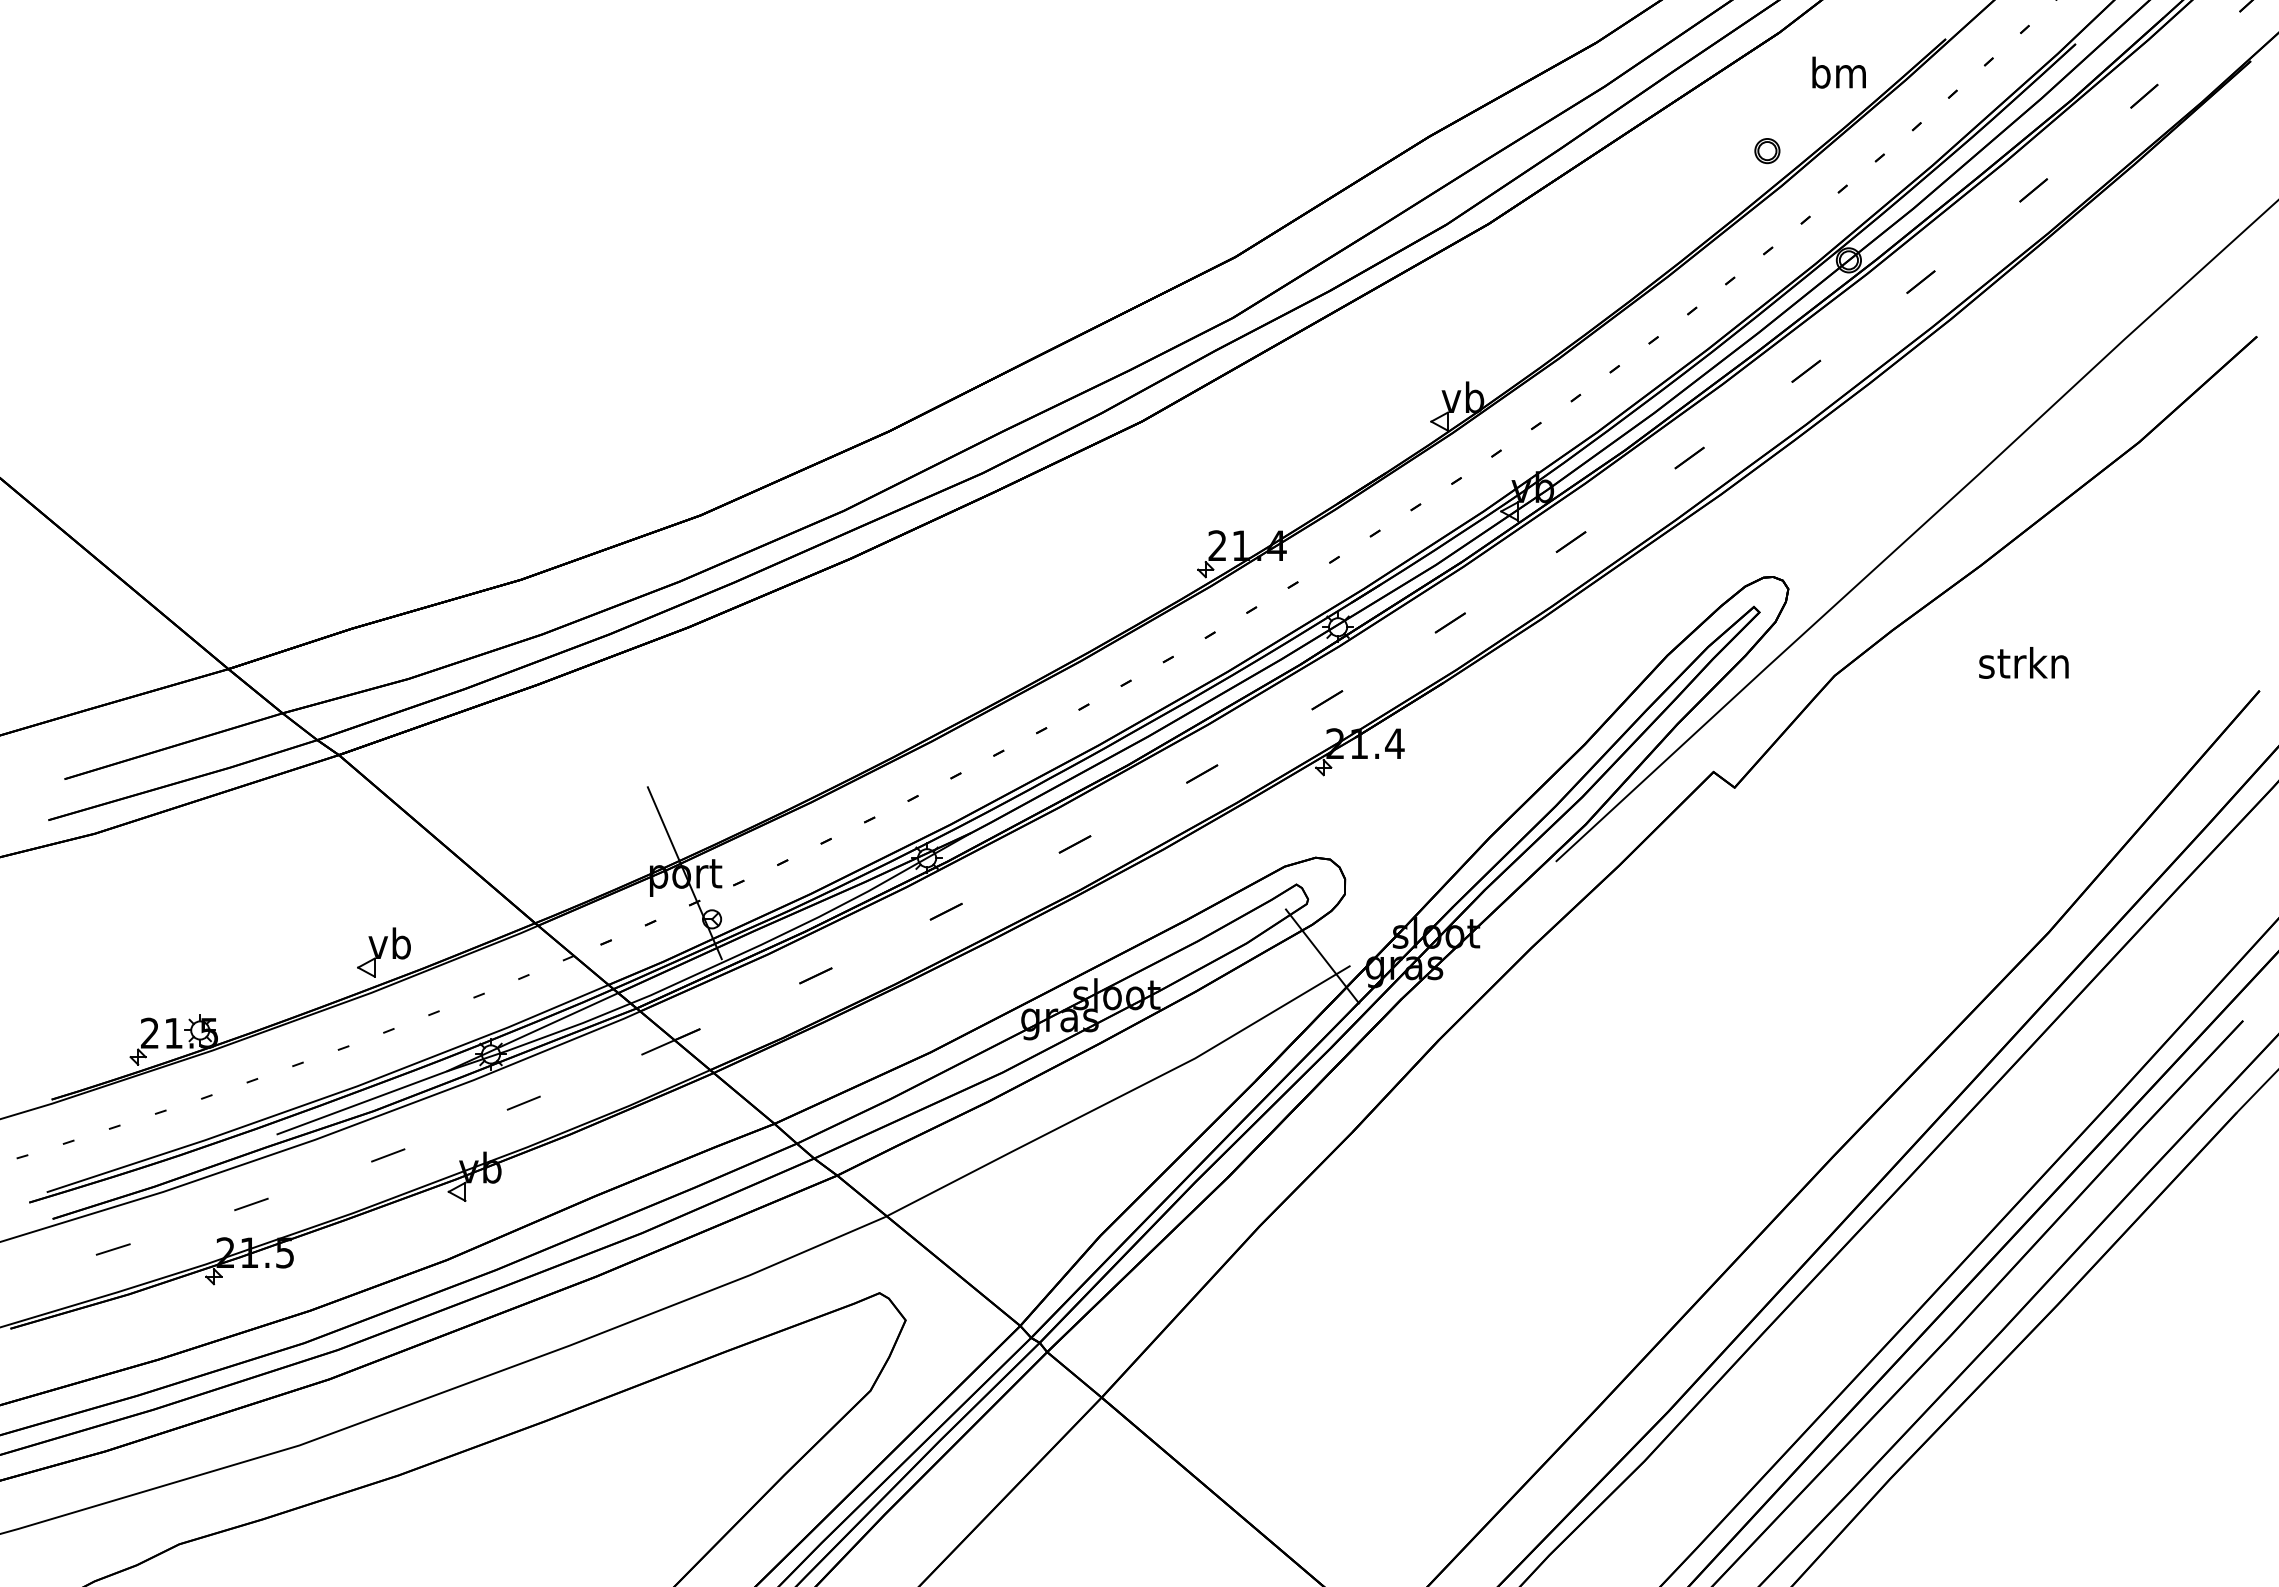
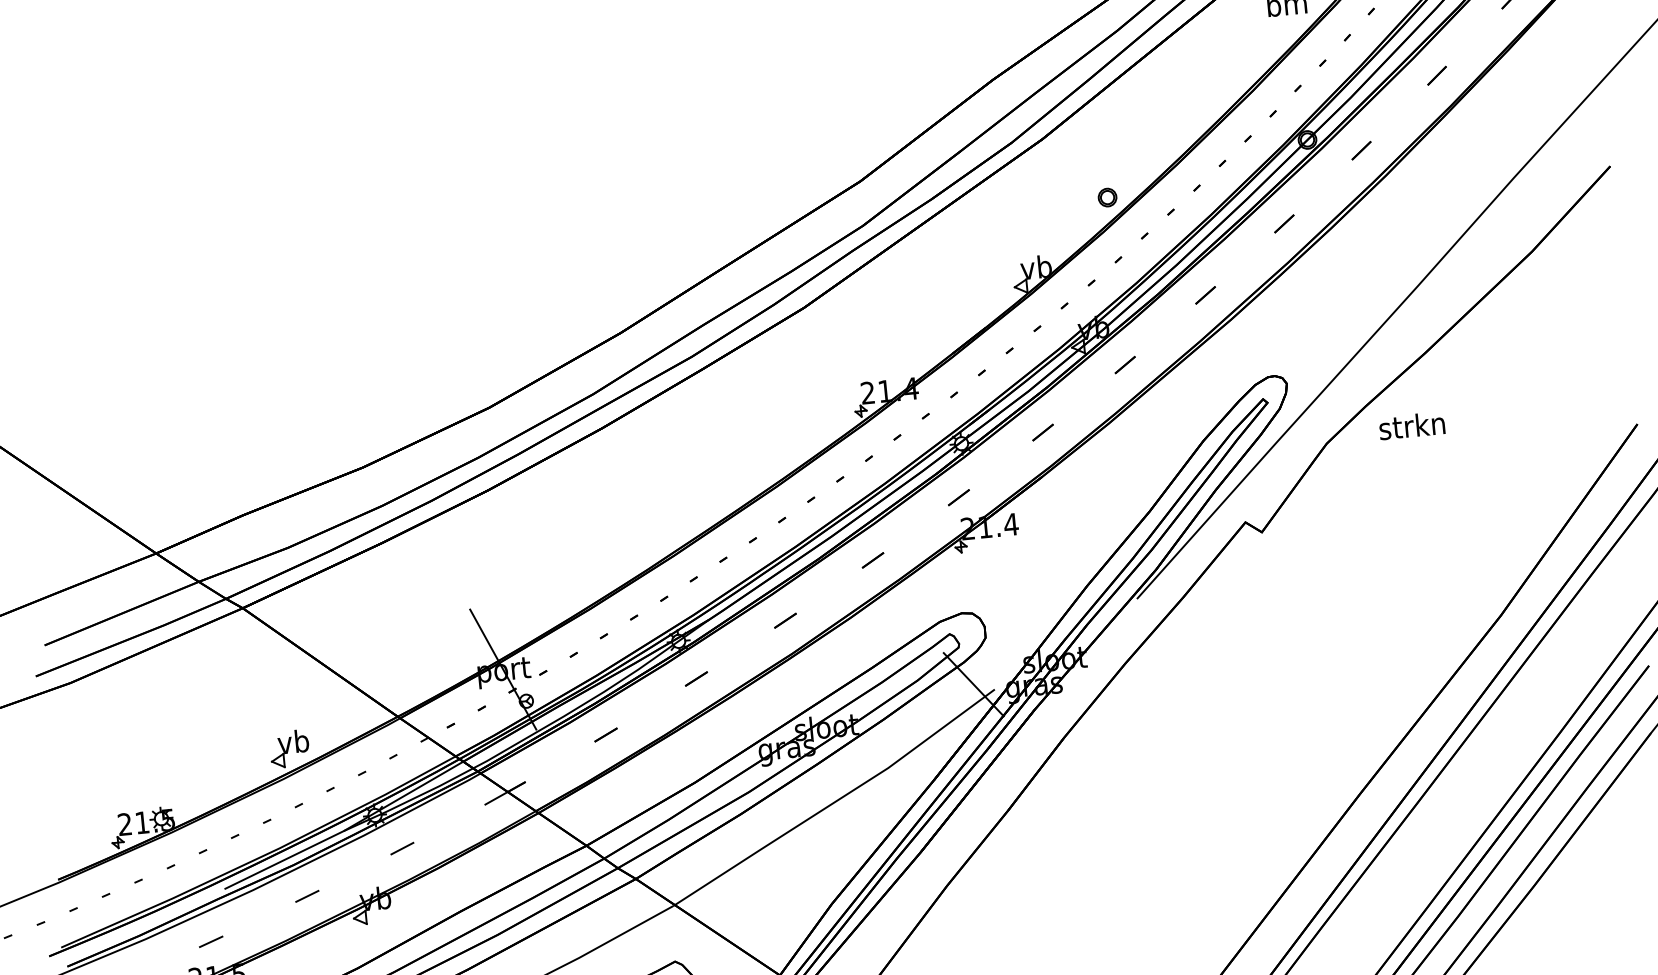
part: (1767, 151) -> (1107, 197), moved
text: (2023, 662) -> (1411, 425), moved

